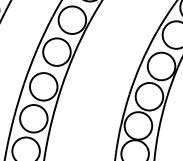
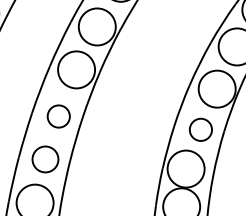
circle: (43, 86) -> (58, 116), size x0.6
circle: (149, 96) -> (200, 129), size x0.6
circle: (33, 118) -> (44, 158), size x0.7

